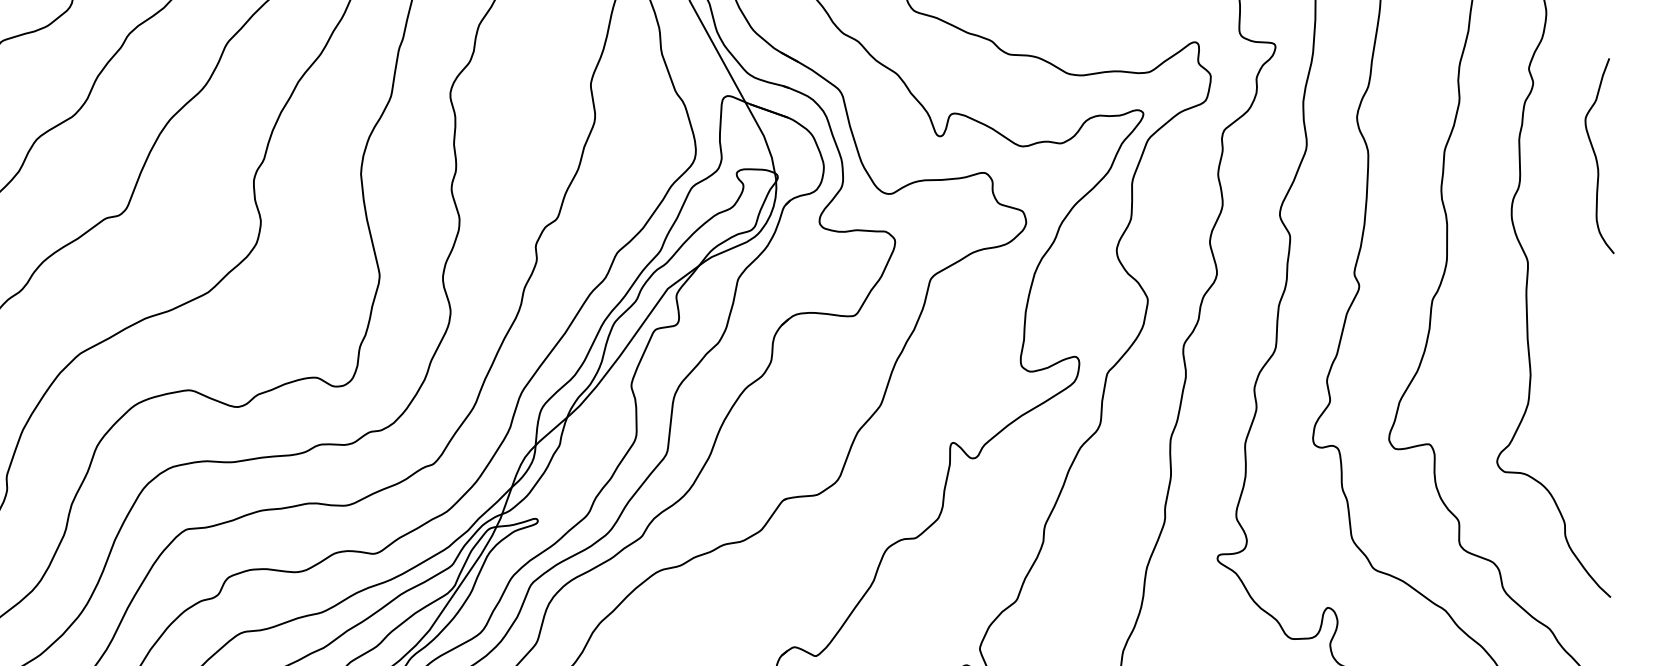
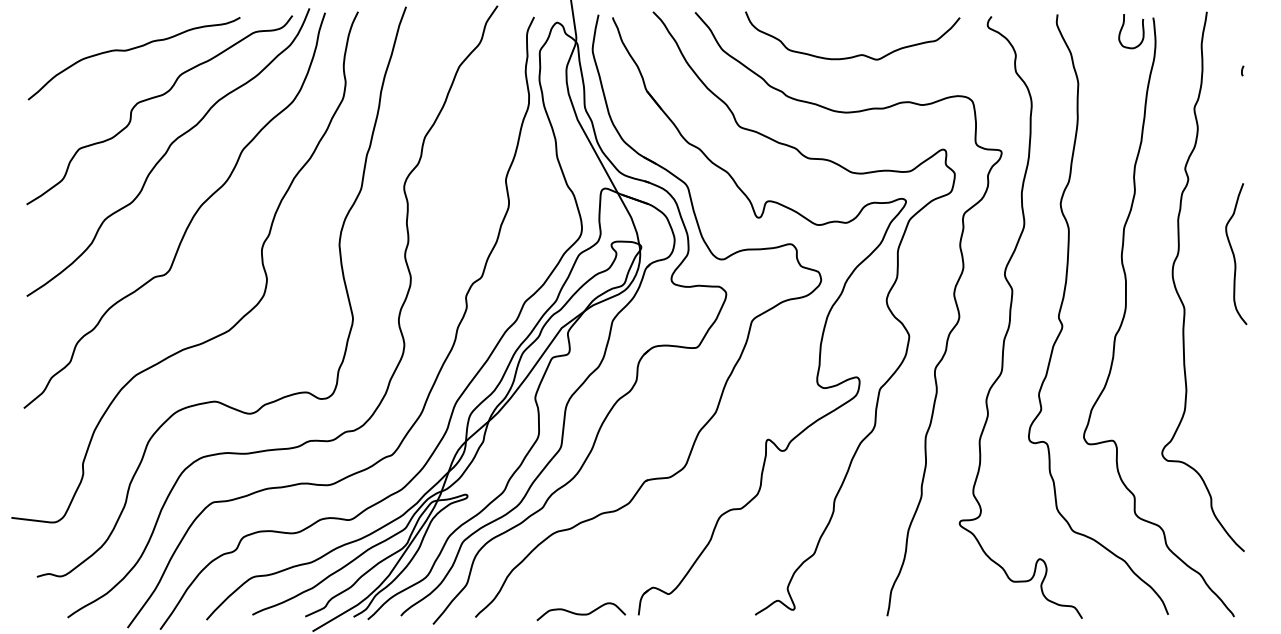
curve: (1597, 156) -> (1234, 254), moved

